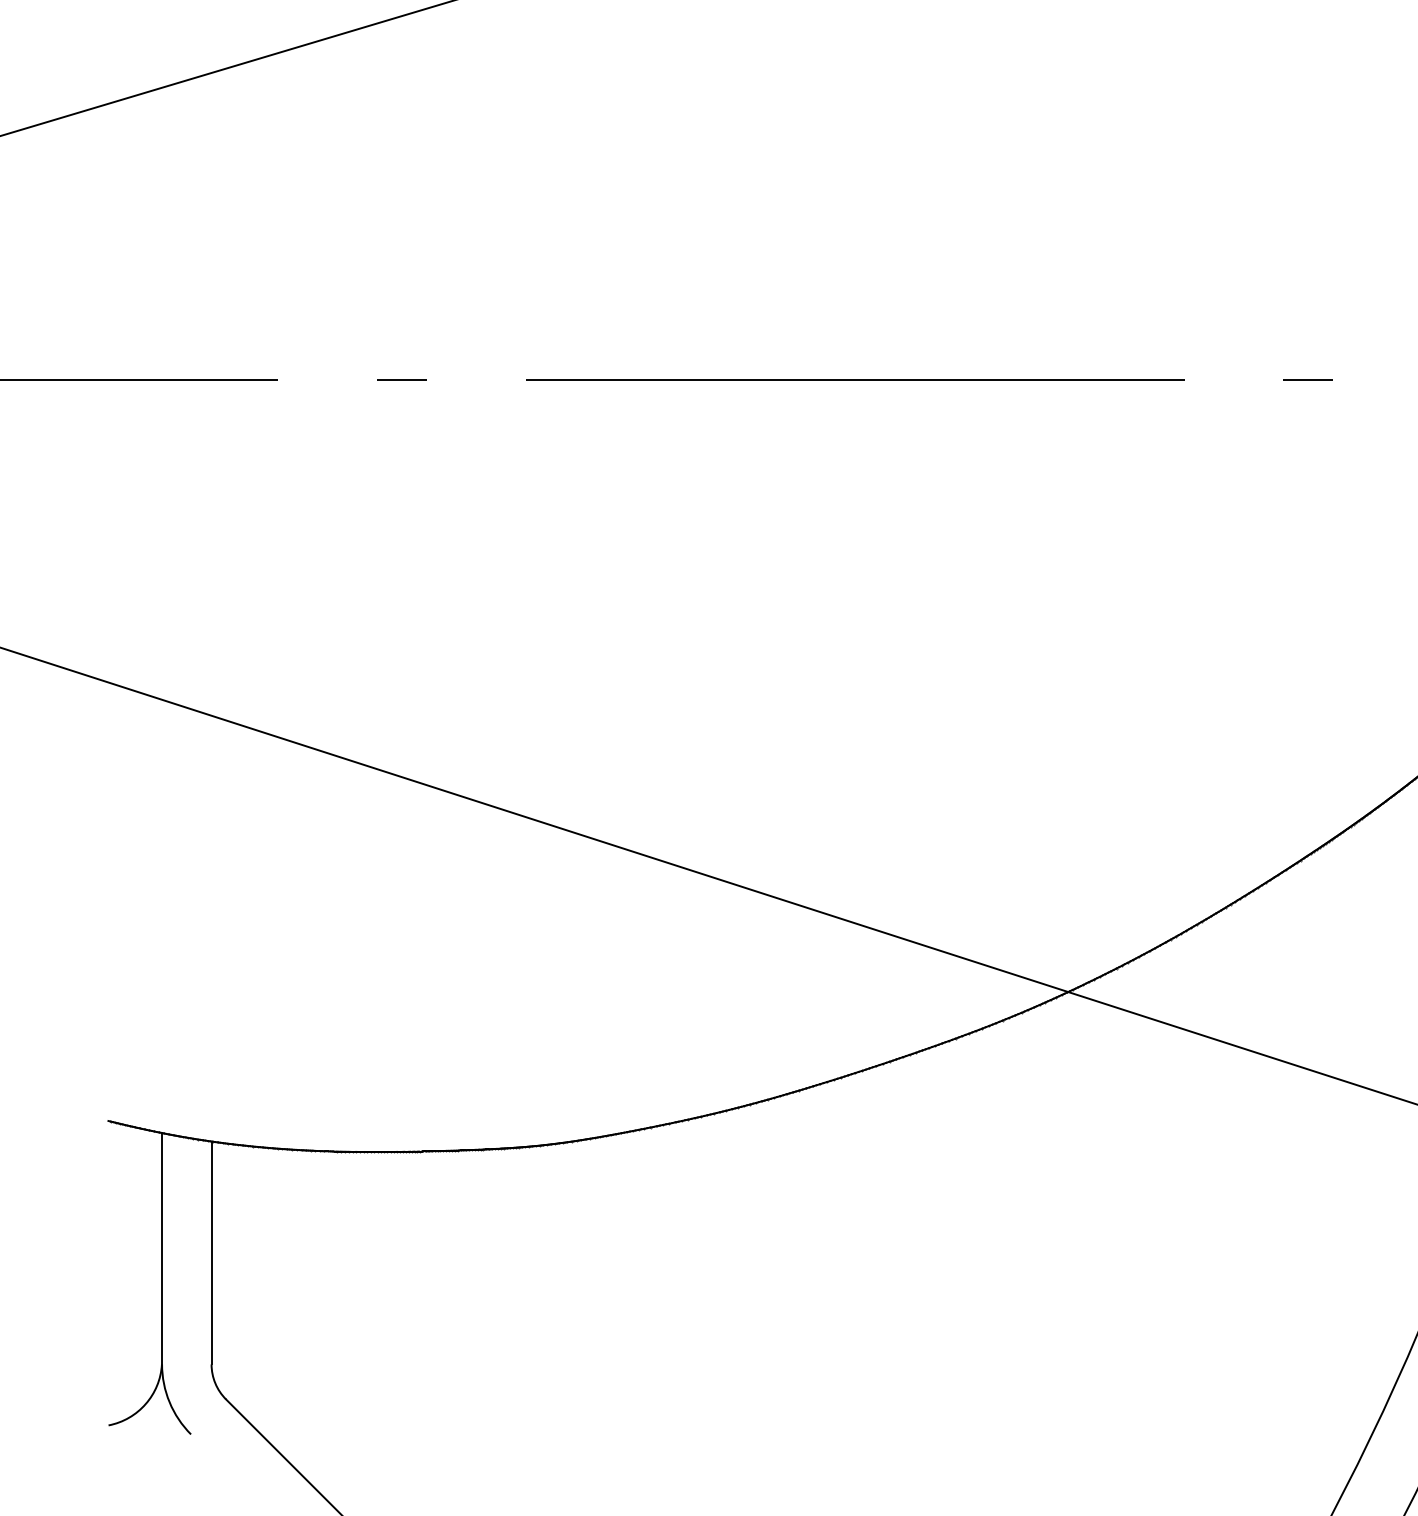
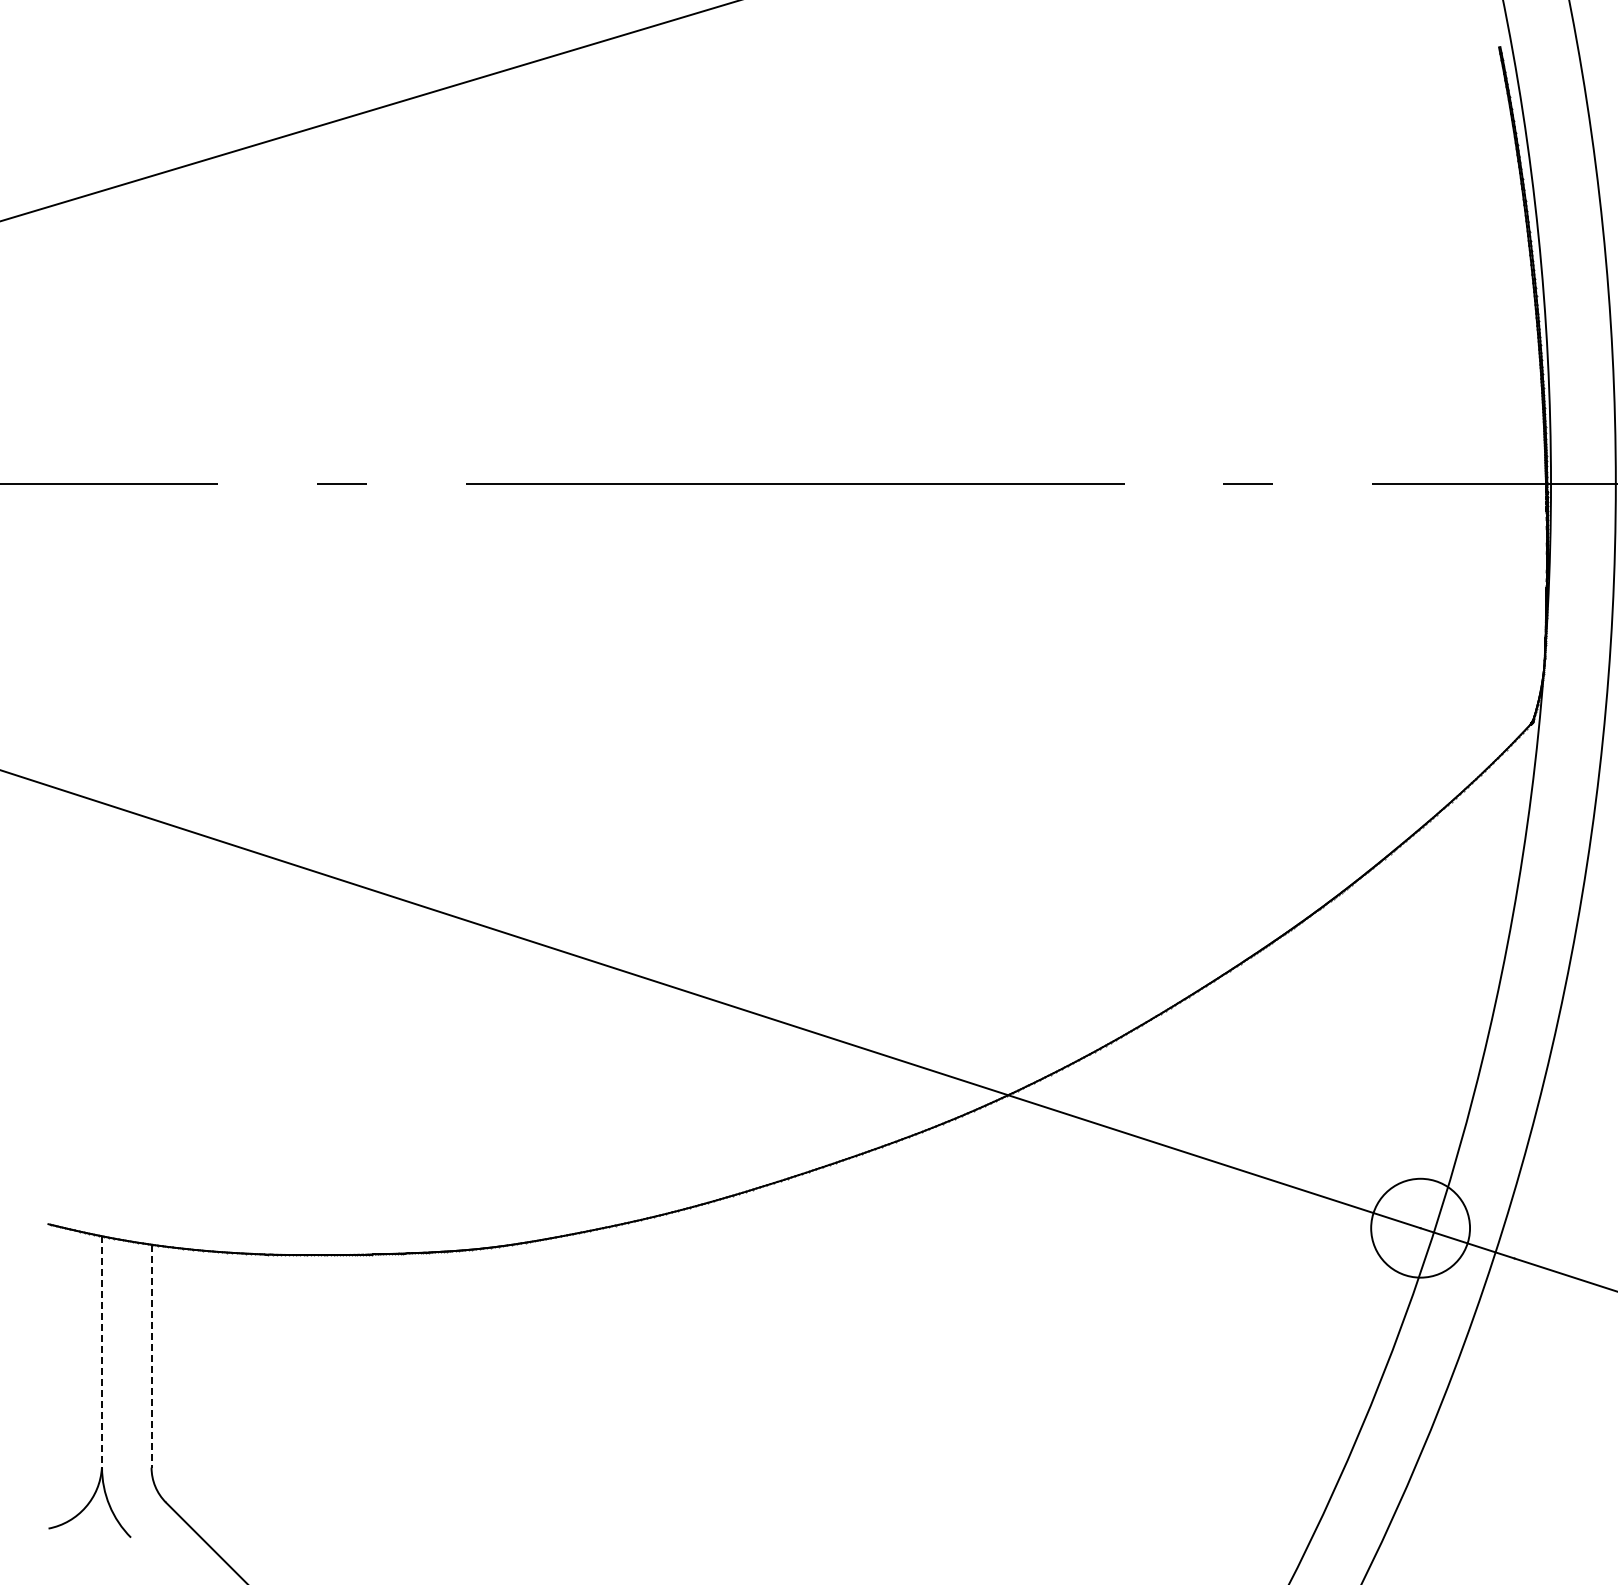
line: (162, 1248) -> (102, 1351), solid -> dashed
line: (211, 1253) -> (151, 1356), solid -> dashed

